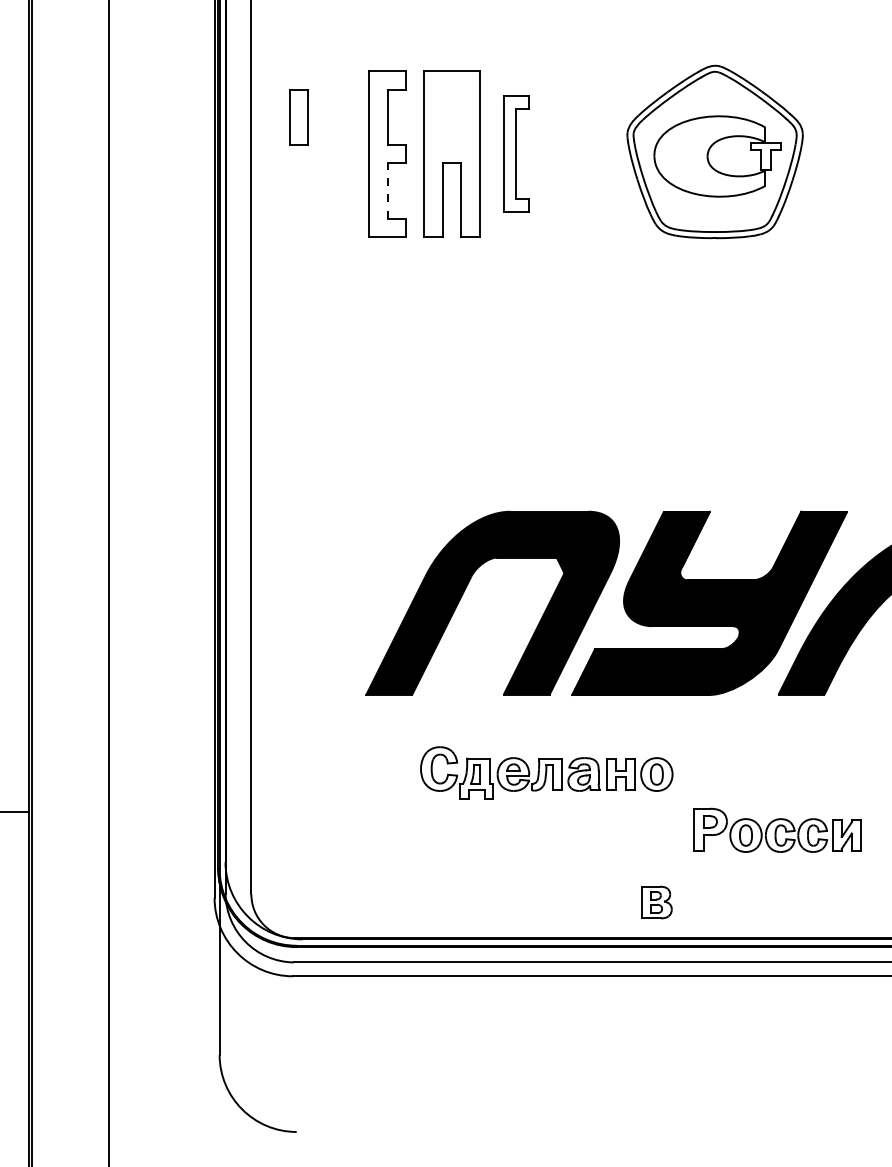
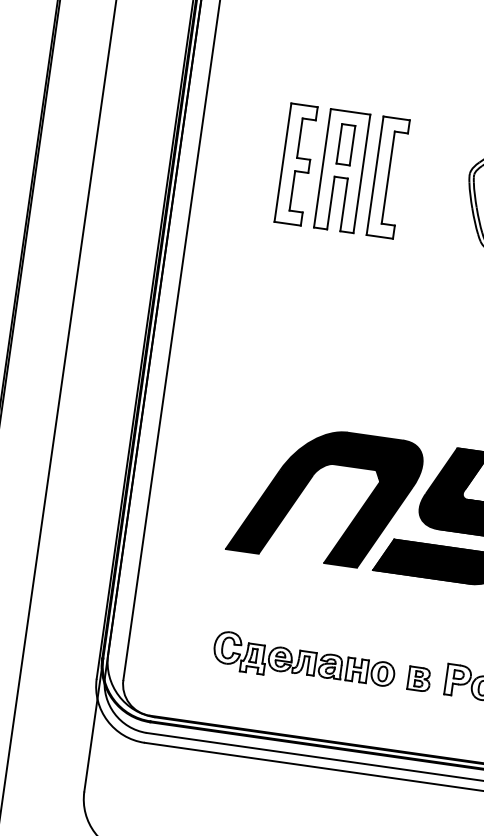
part: (298, 117) -> (345, 144), moved
part: (516, 153) -> (388, 177), size x1.43
line: (387, 191) -> (292, 191), dashed -> solid
part: (546, 772) -> (304, 661), moved
part: (656, 902) -> (419, 679), moved

